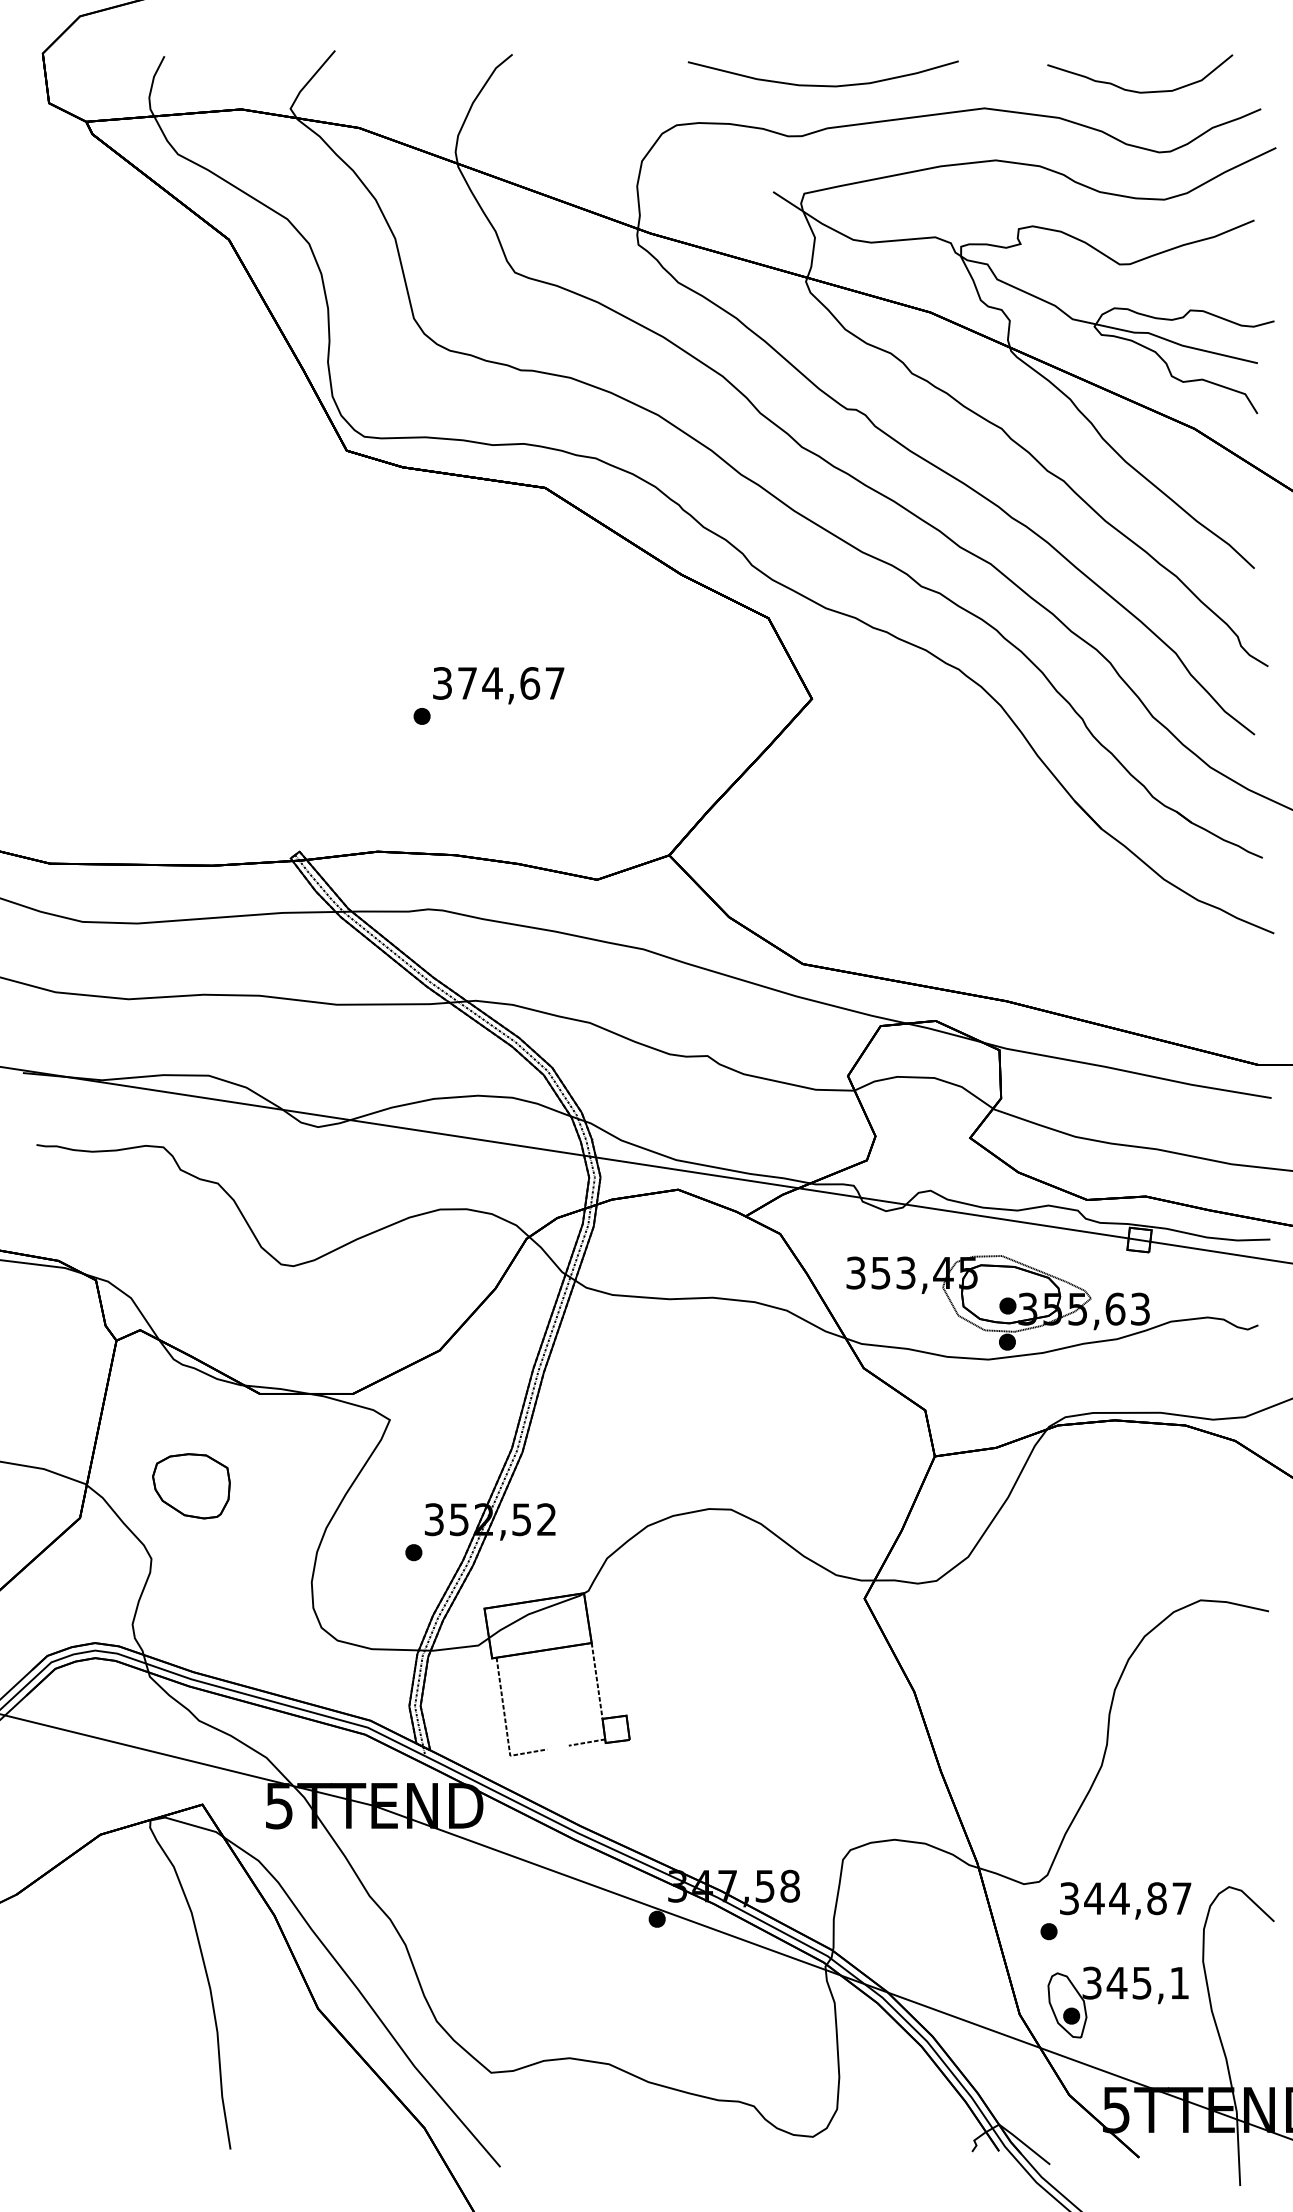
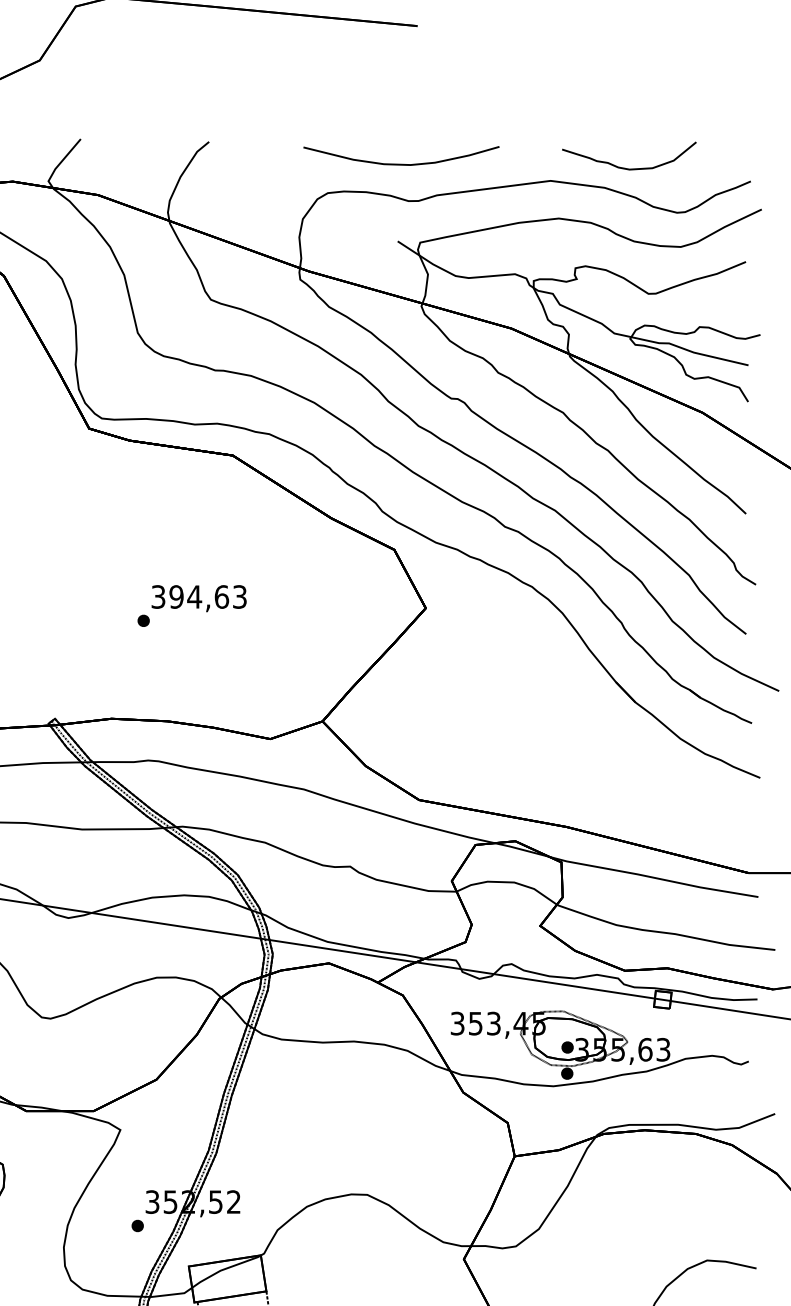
curve: (822, 85) -> (400, 164), moved
curve: (1135, 90) -> (625, 167), moved
text: (510, 683) -> (207, 597), 374,67 -> 394,63

